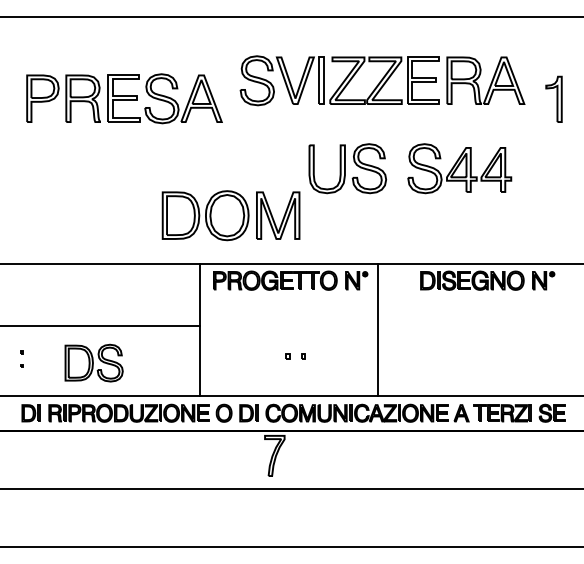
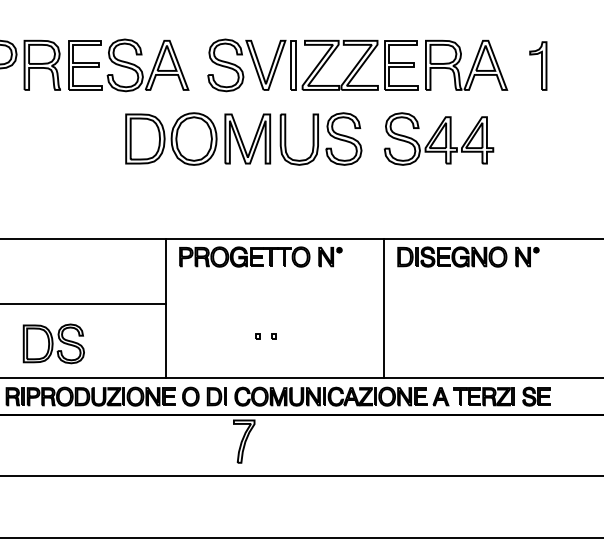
part: (382, 80) -> (357, 65), moved
part: (230, 215) -> (197, 138), moved
line: (378, 329) -> (383, 308), moved

